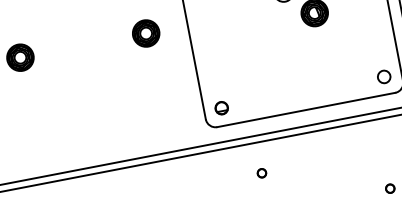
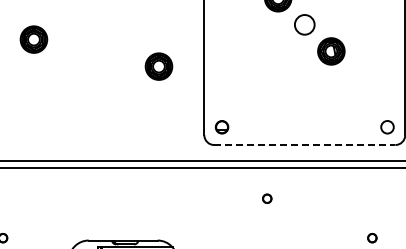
part: (145, 33) -> (158, 66), moved
line: (306, 110) -> (304, 145), solid -> dashed
part: (262, 172) -> (267, 198), moved

